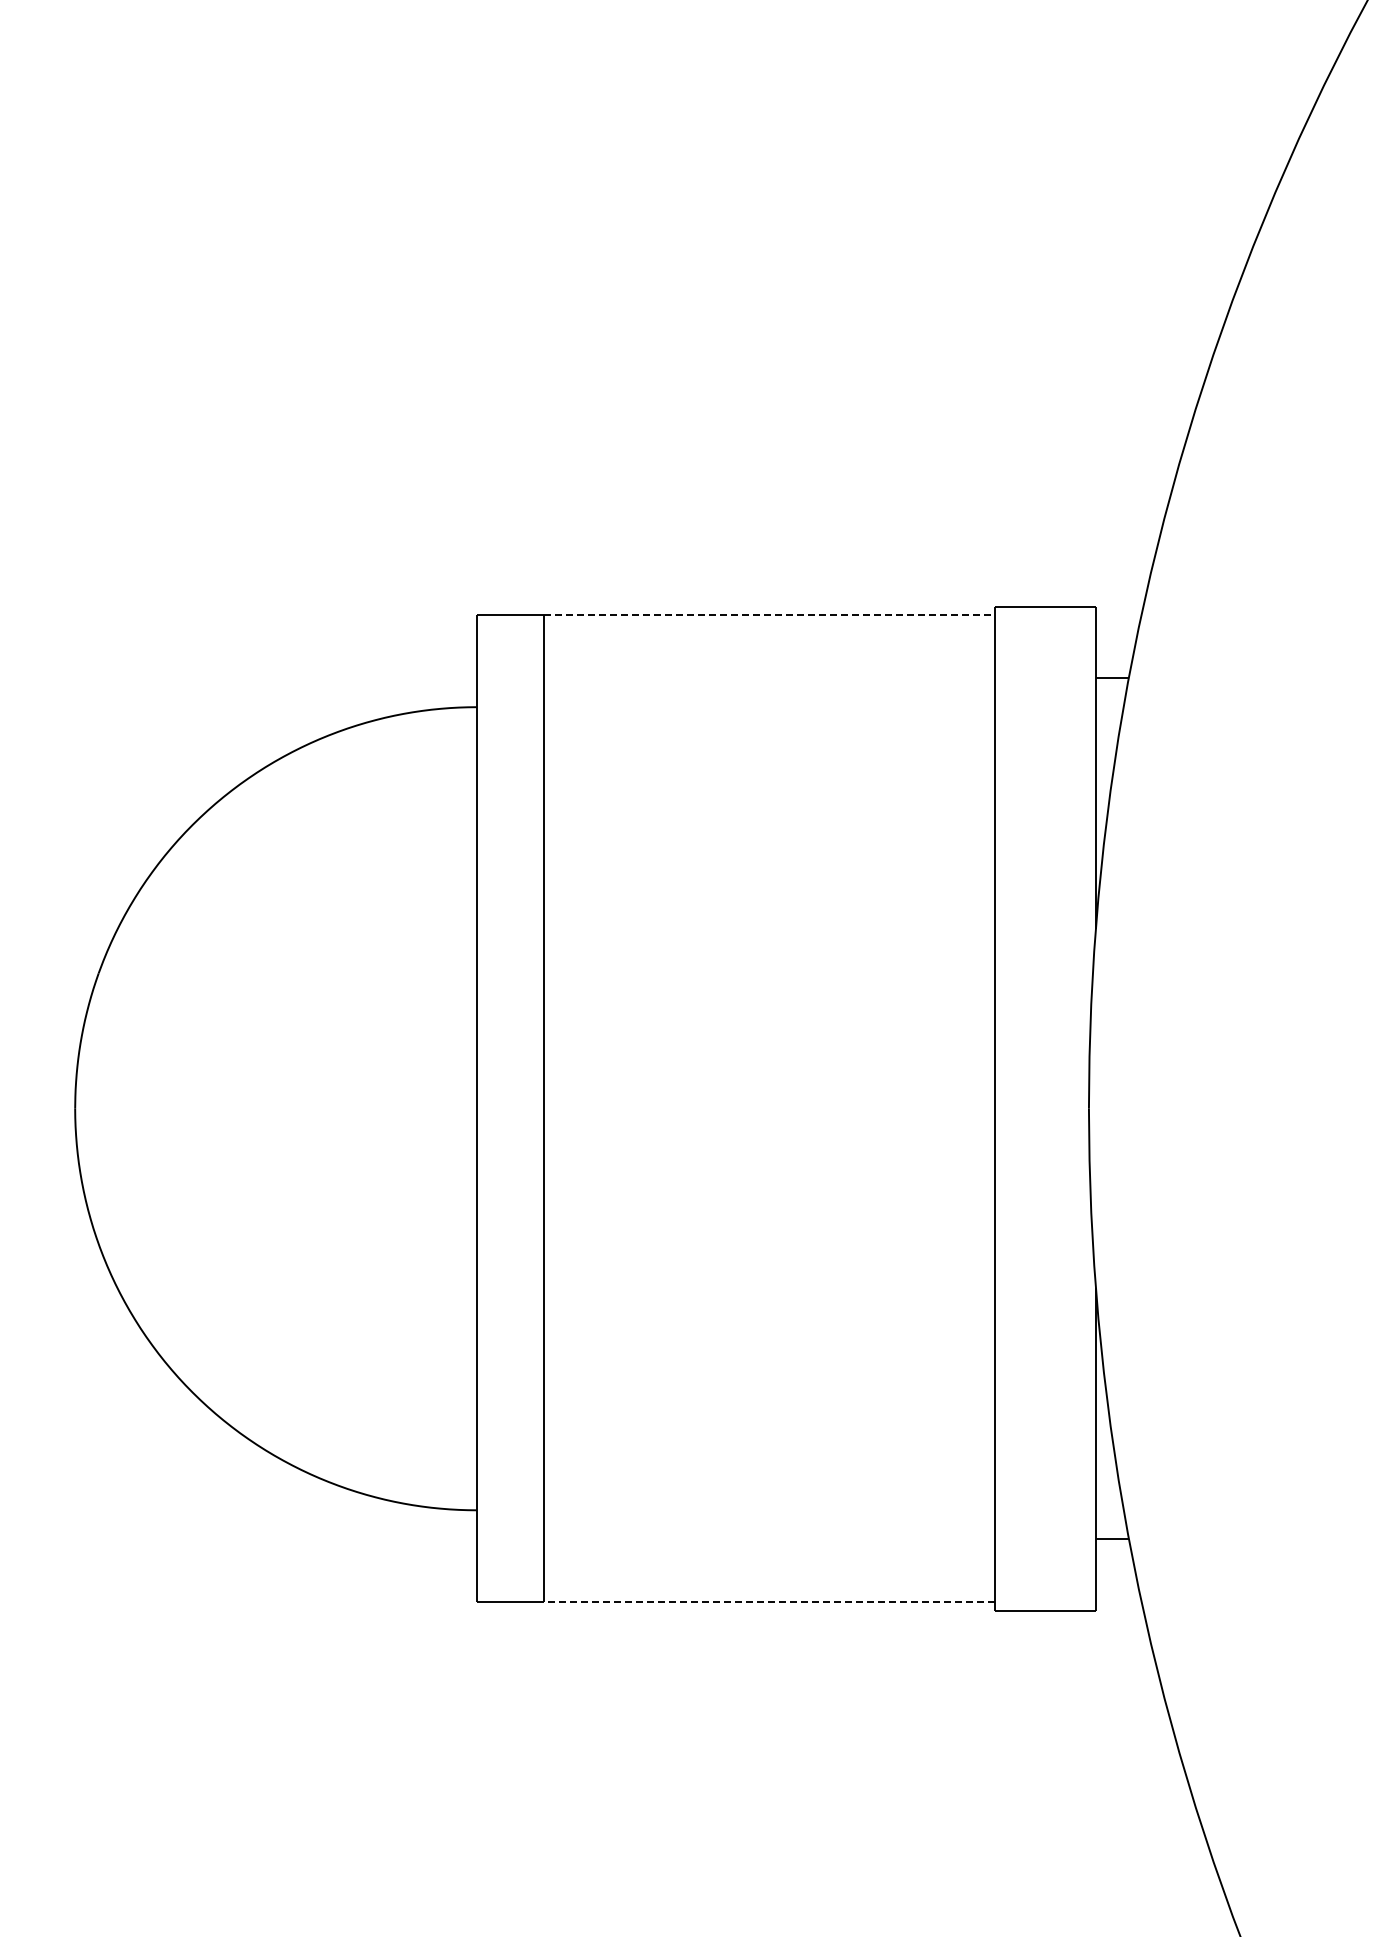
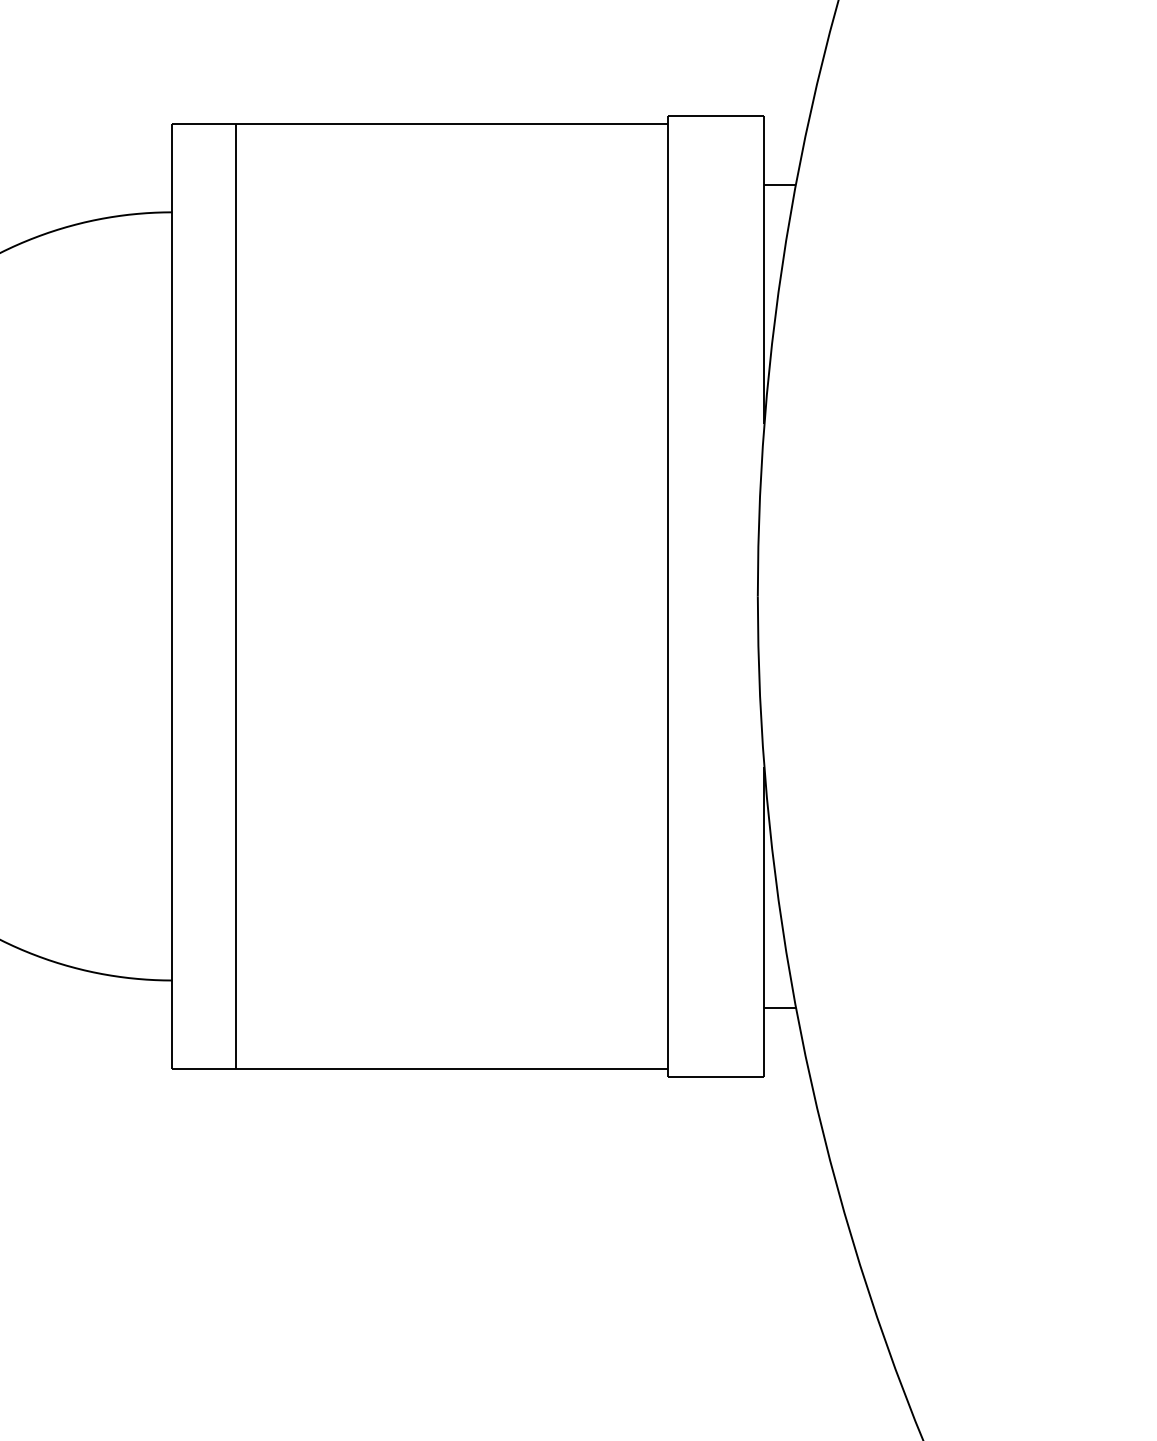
line: (769, 615) -> (452, 124), dashed -> solid
line: (769, 1602) -> (452, 1068), dashed -> solid

